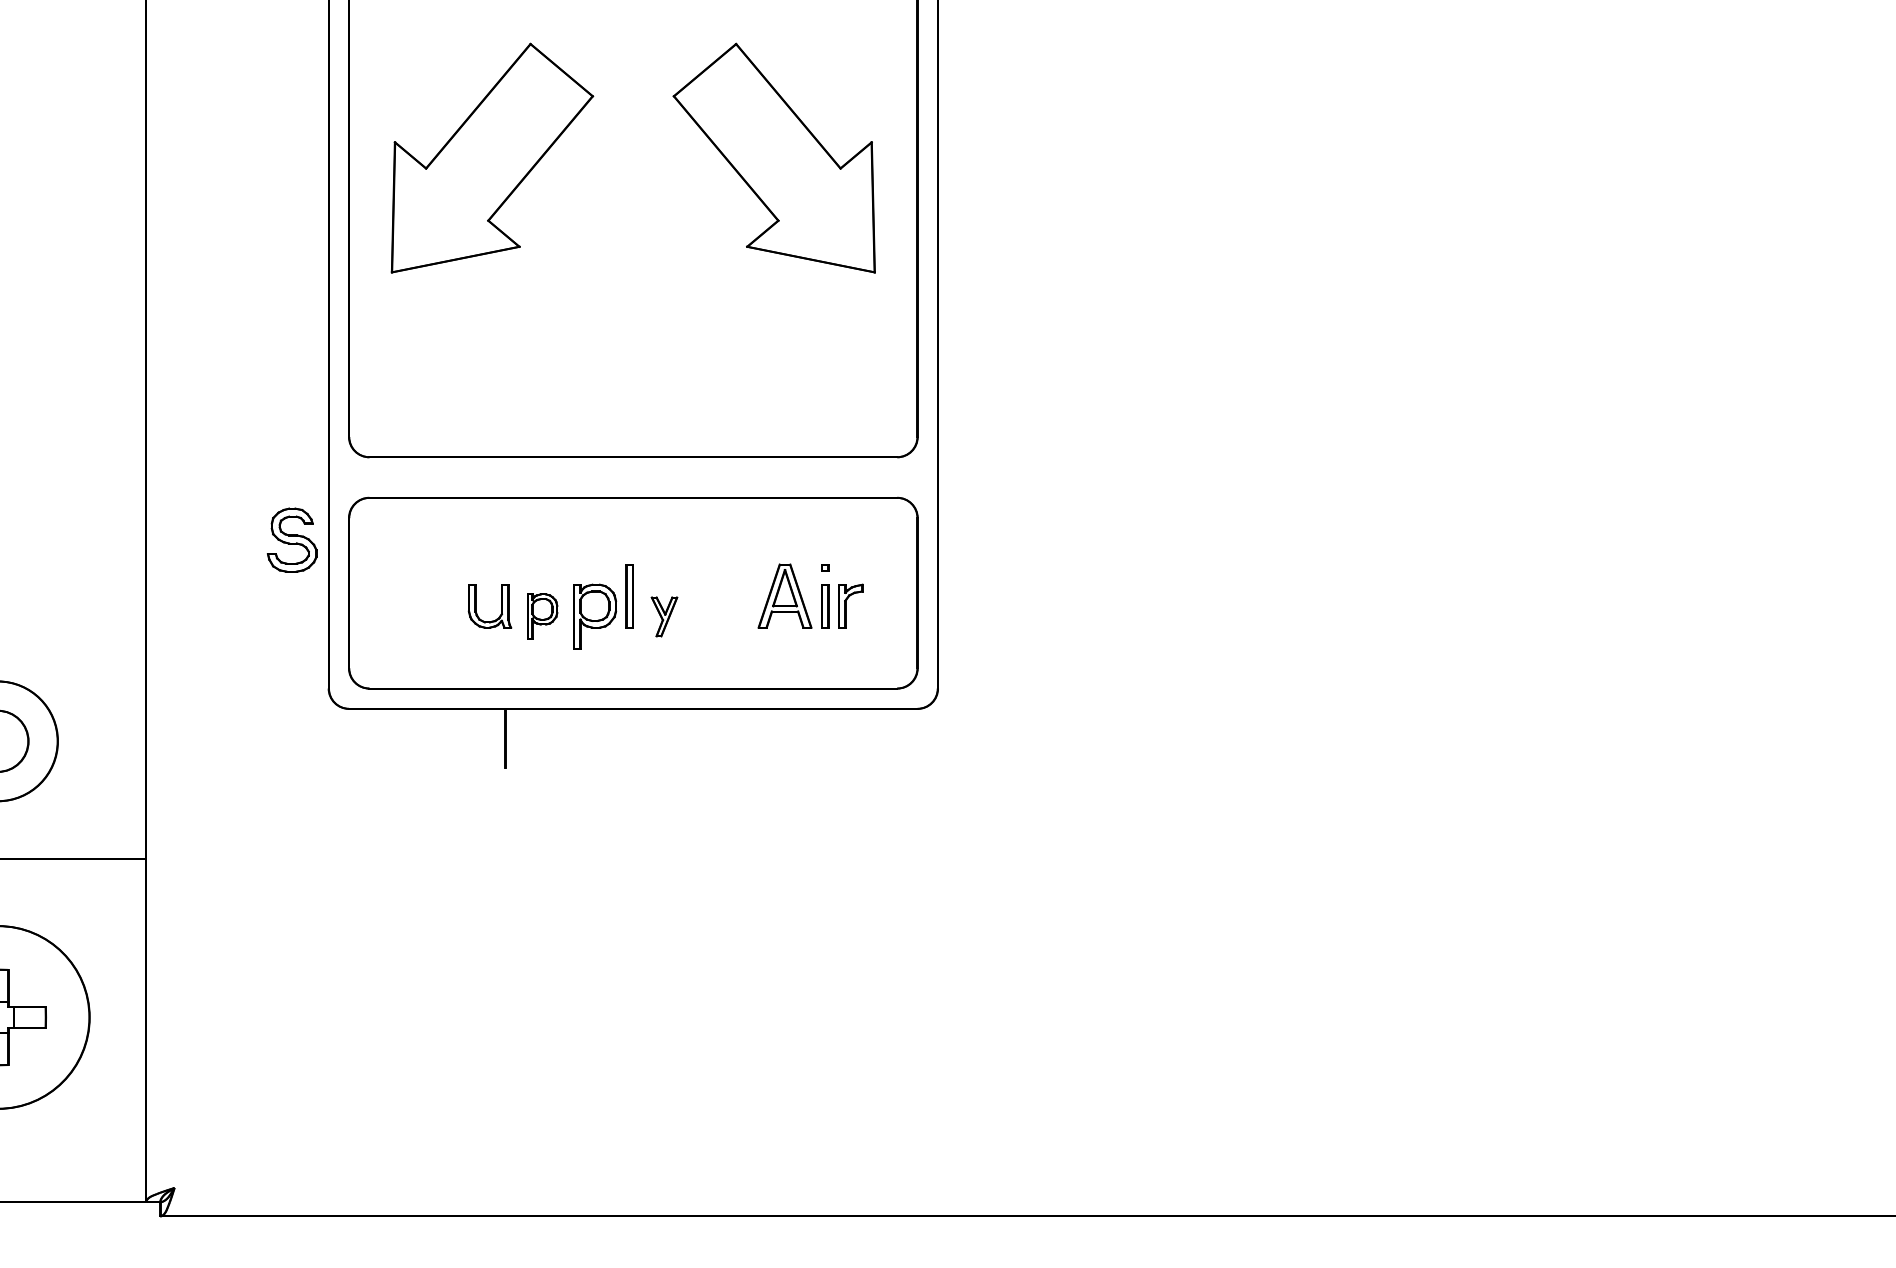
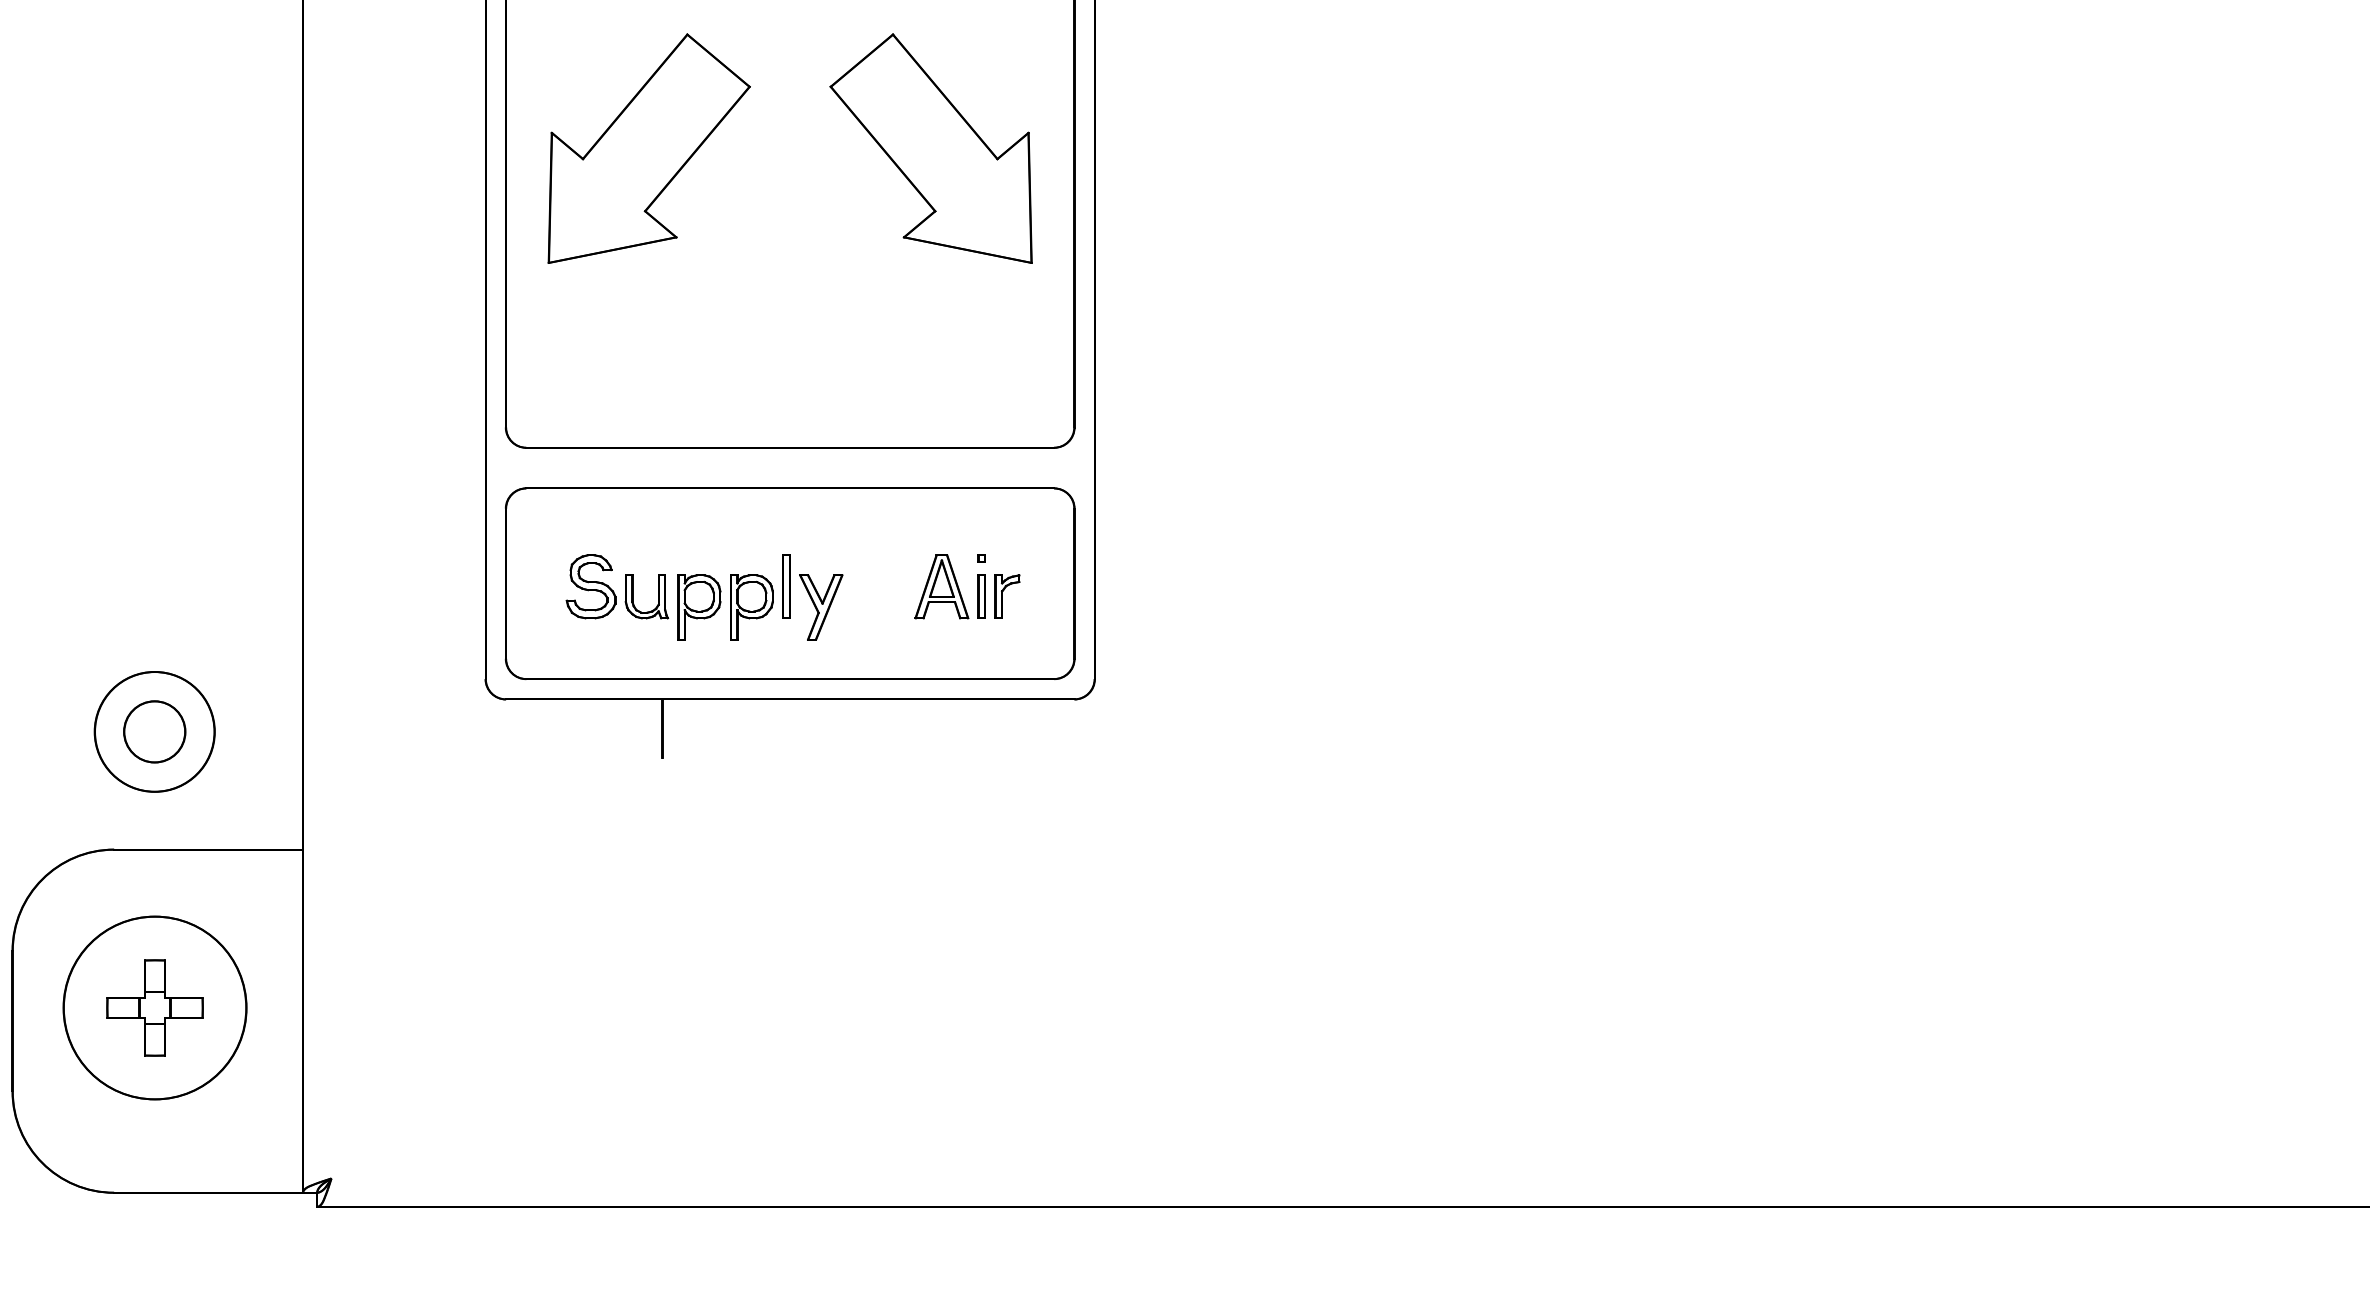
part: (291, 539) -> (590, 586), moved
part: (542, 616) -> (699, 607), size x1.43
part: (664, 616) -> (821, 607), size x1.67

